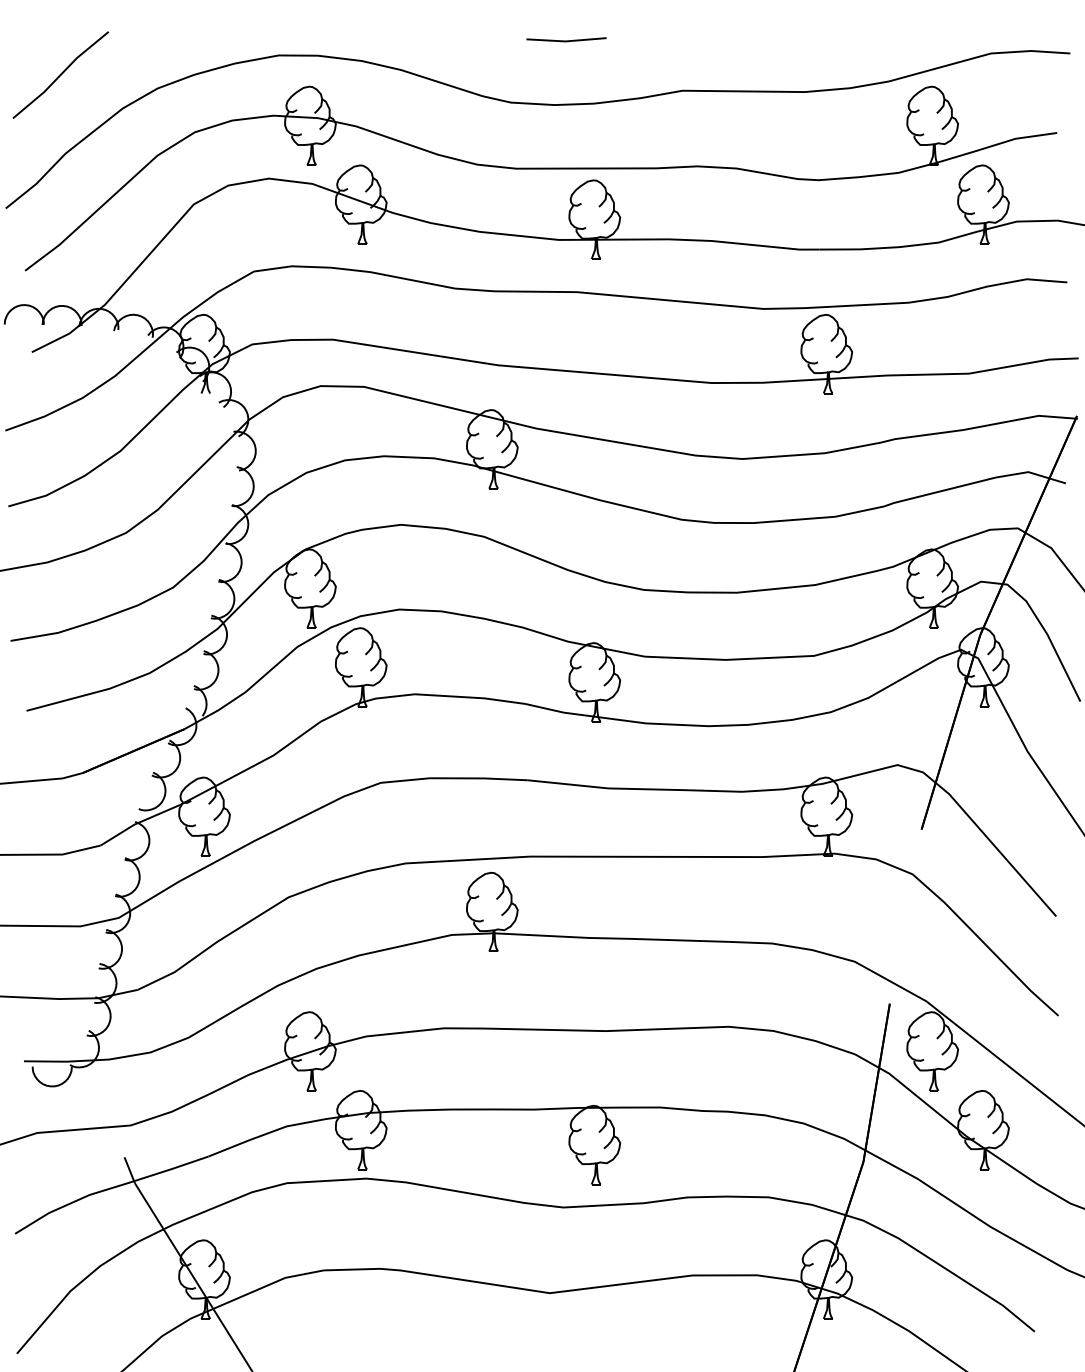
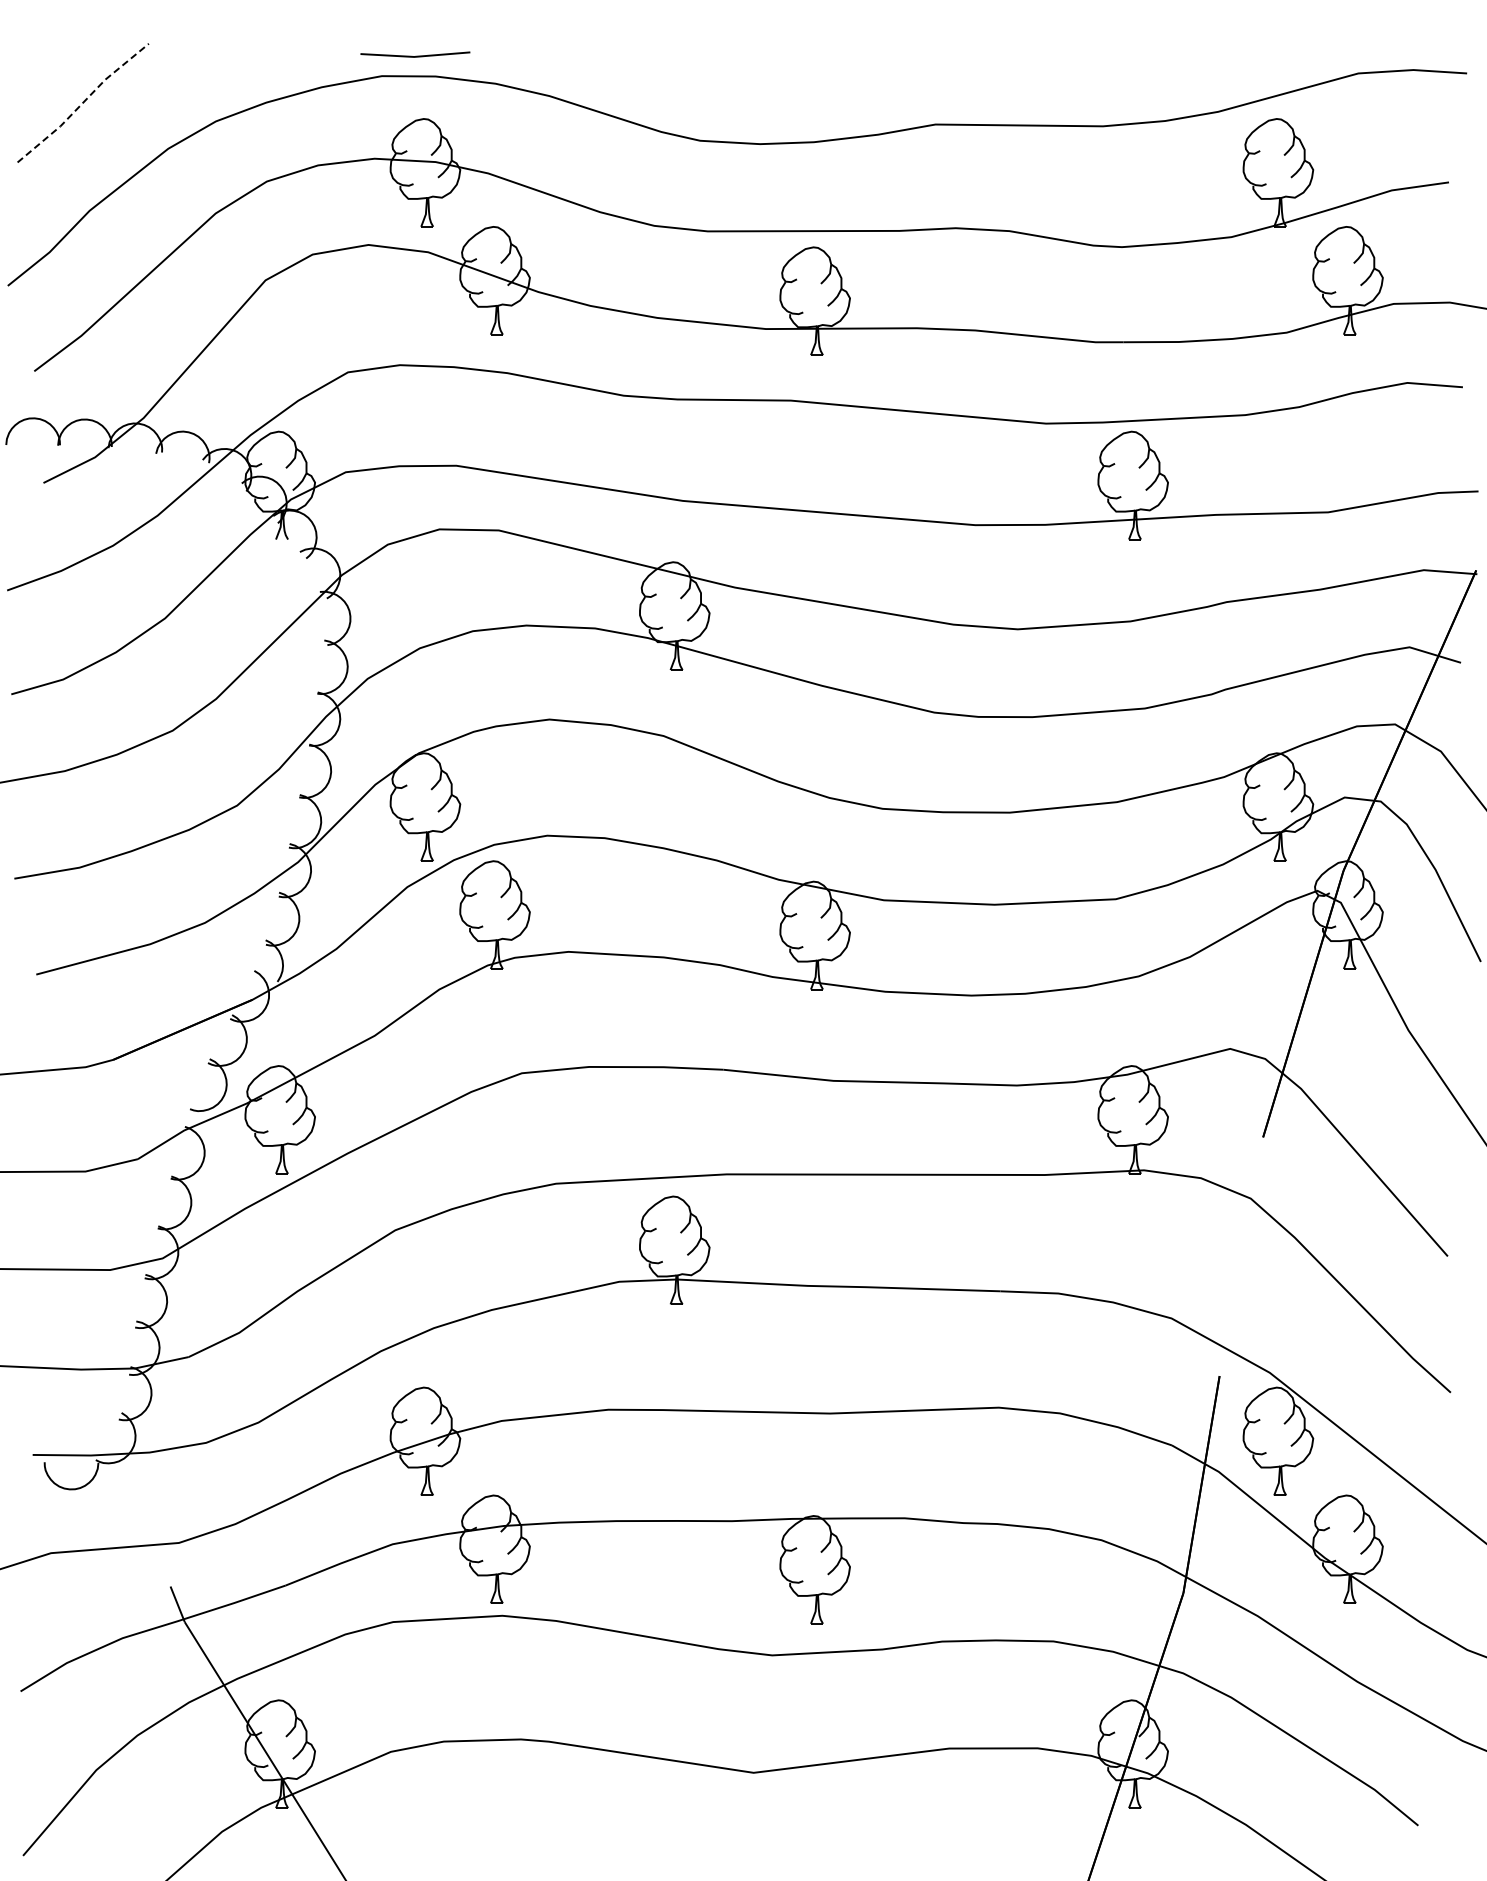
line: (566, 40) -> (415, 55), moved
line: (61, 74) -> (83, 102), solid -> dashed

